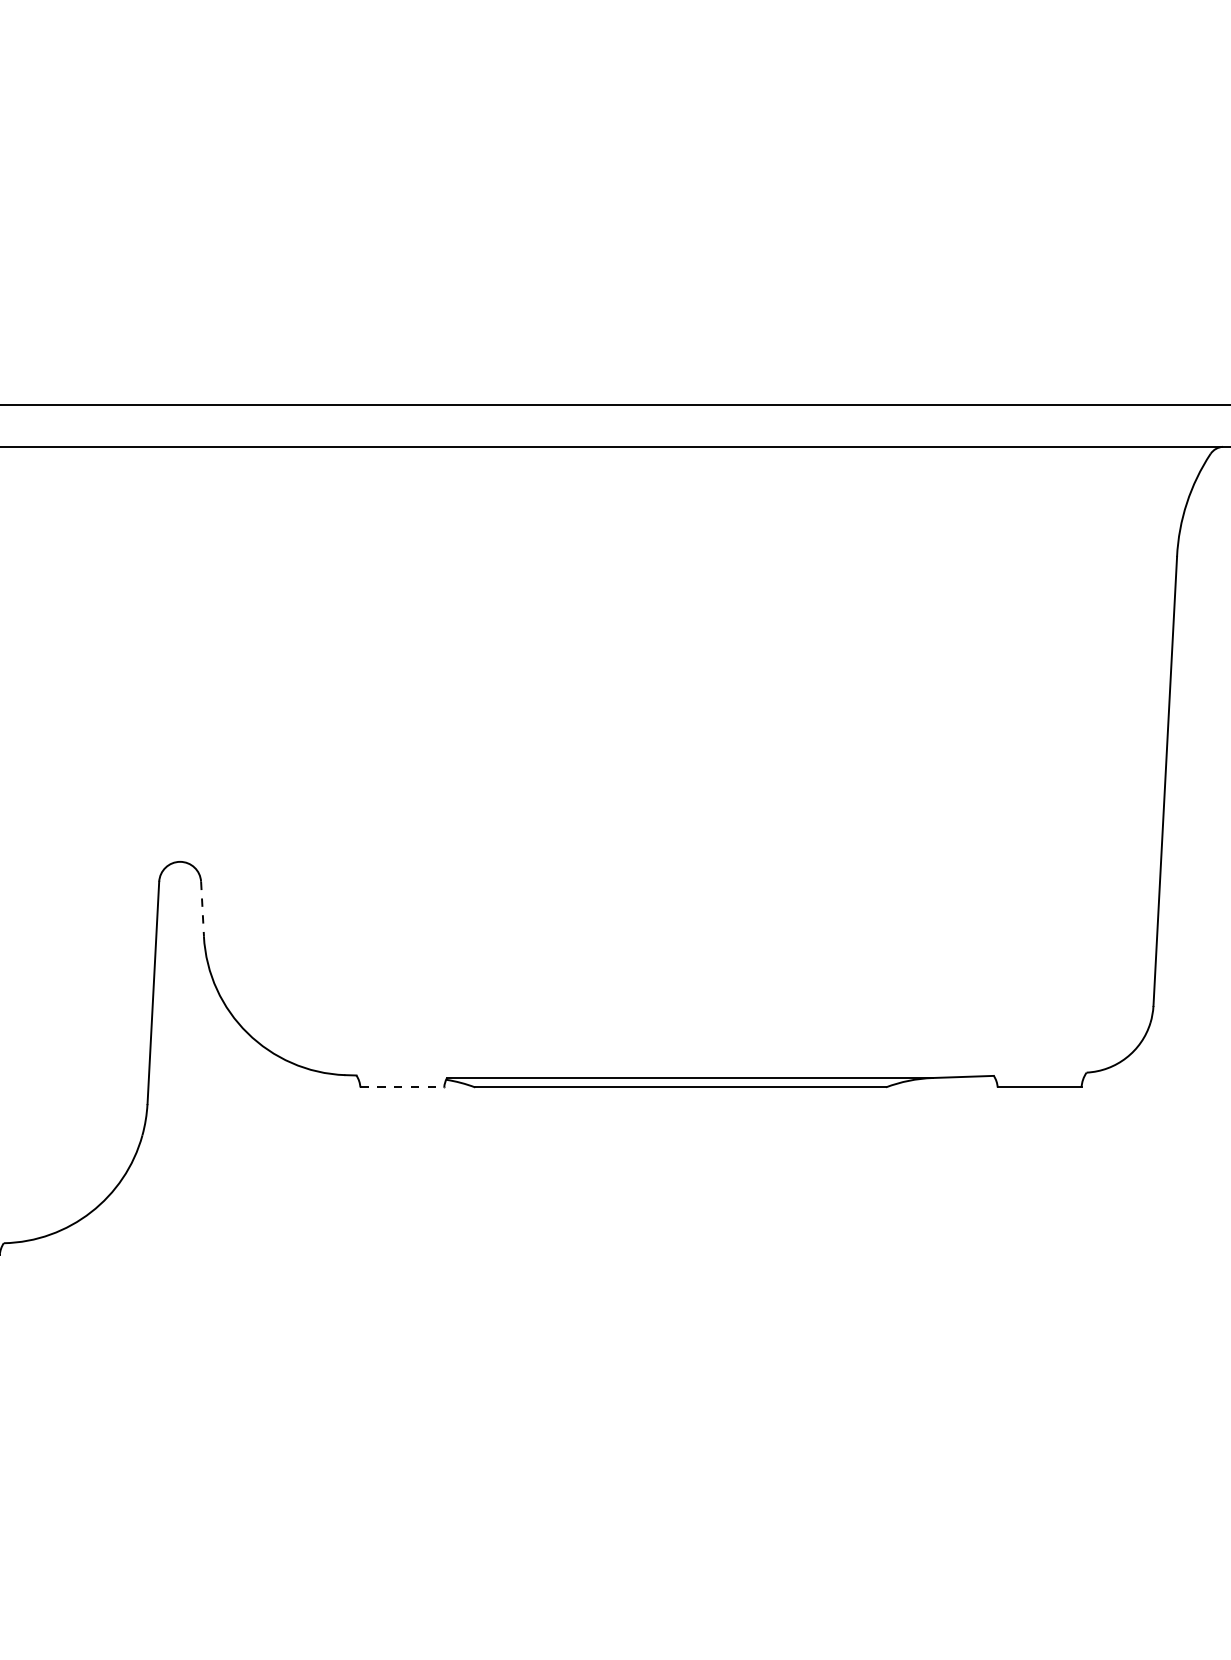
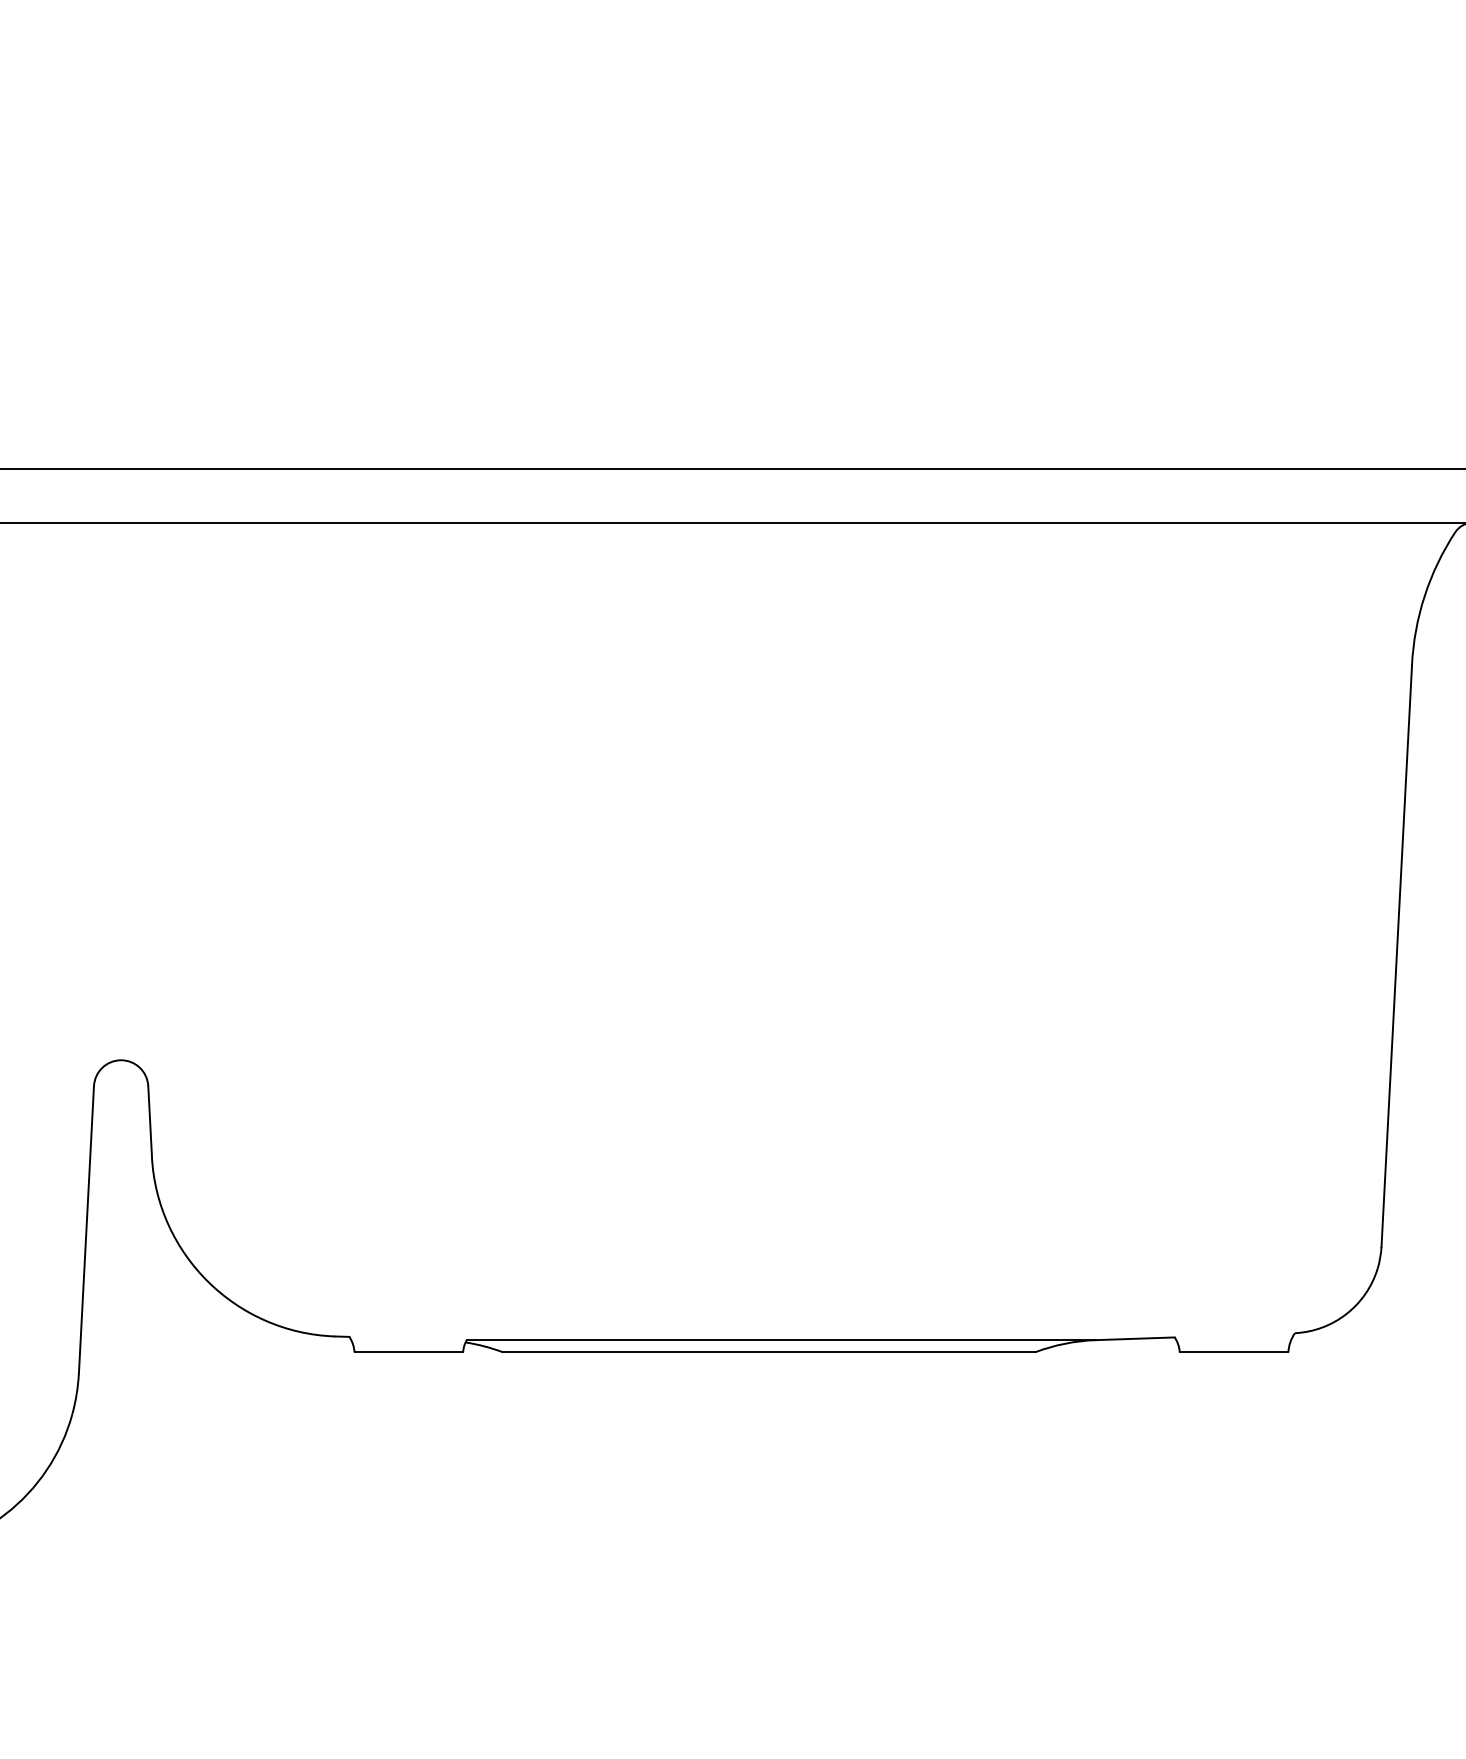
line: (202, 909) -> (150, 1121), dashed -> solid
line: (402, 1087) -> (409, 1352), dashed -> solid

